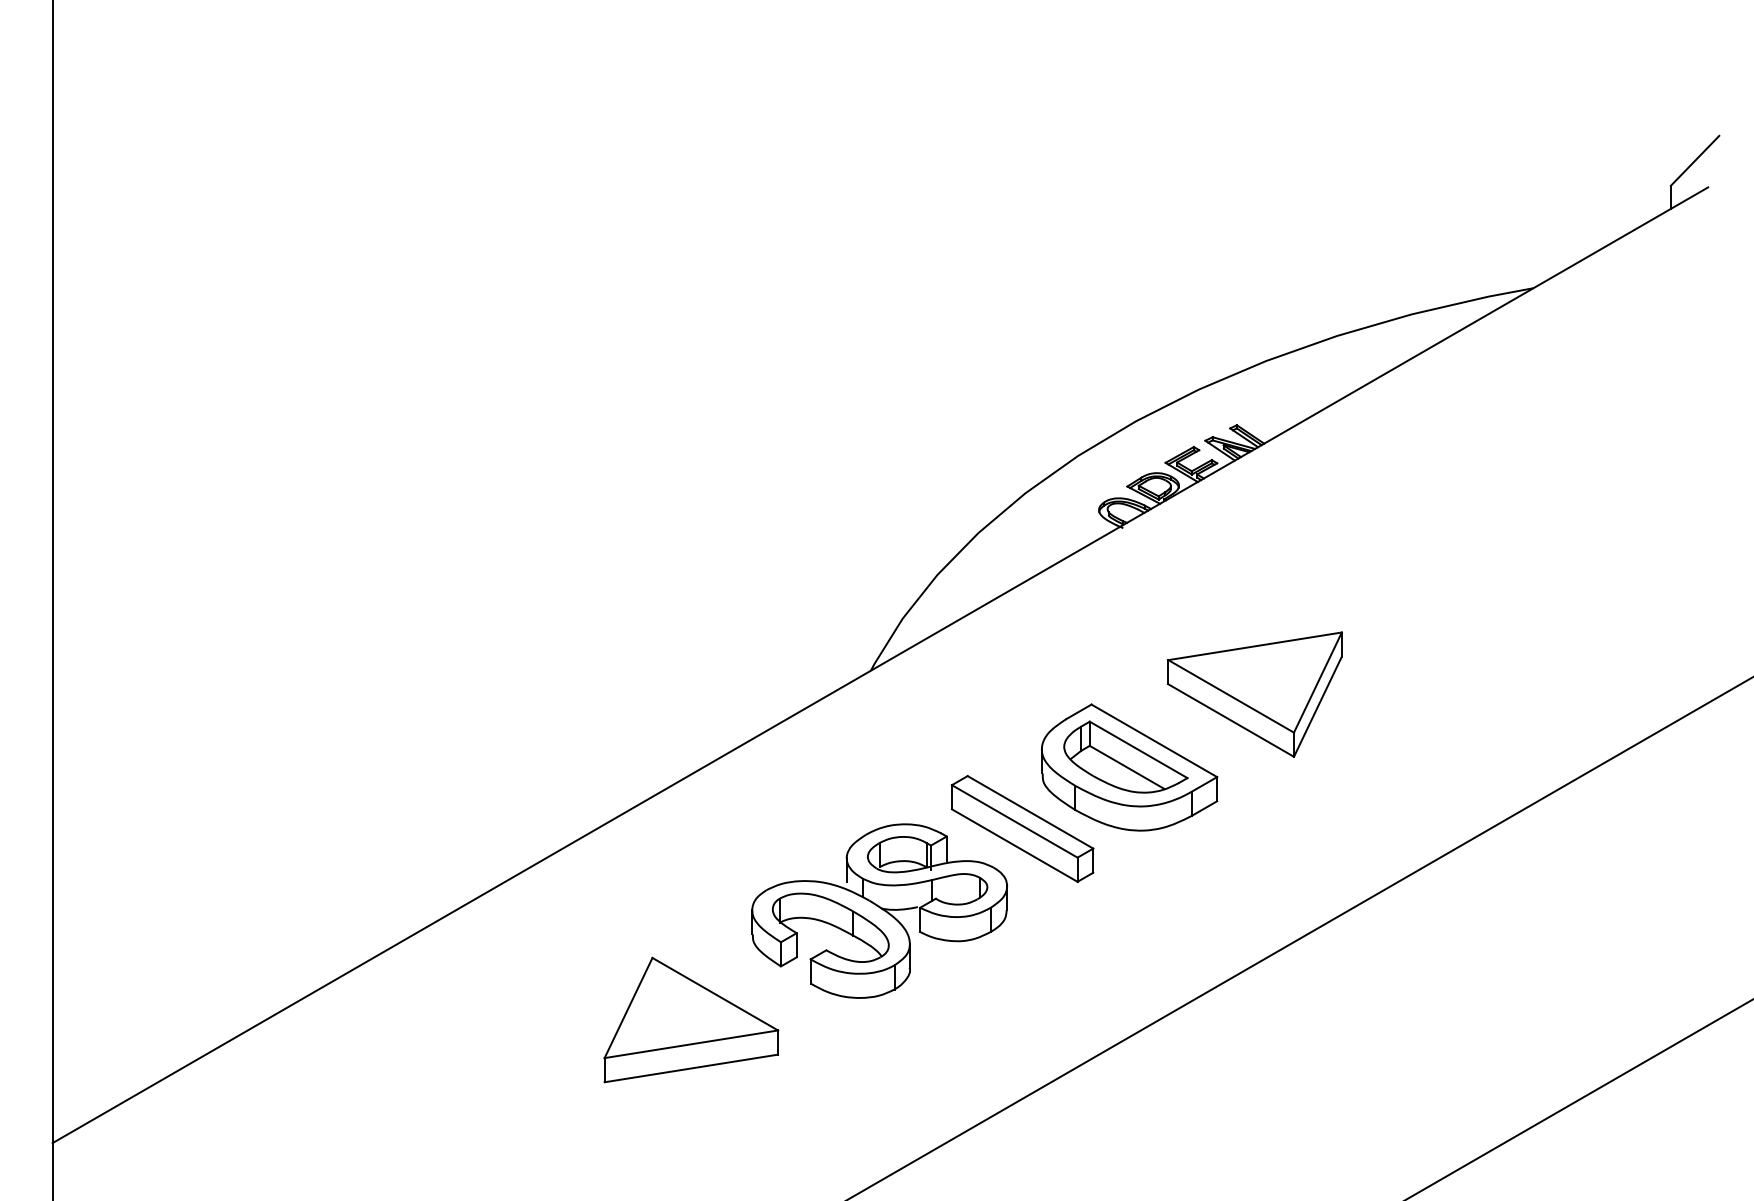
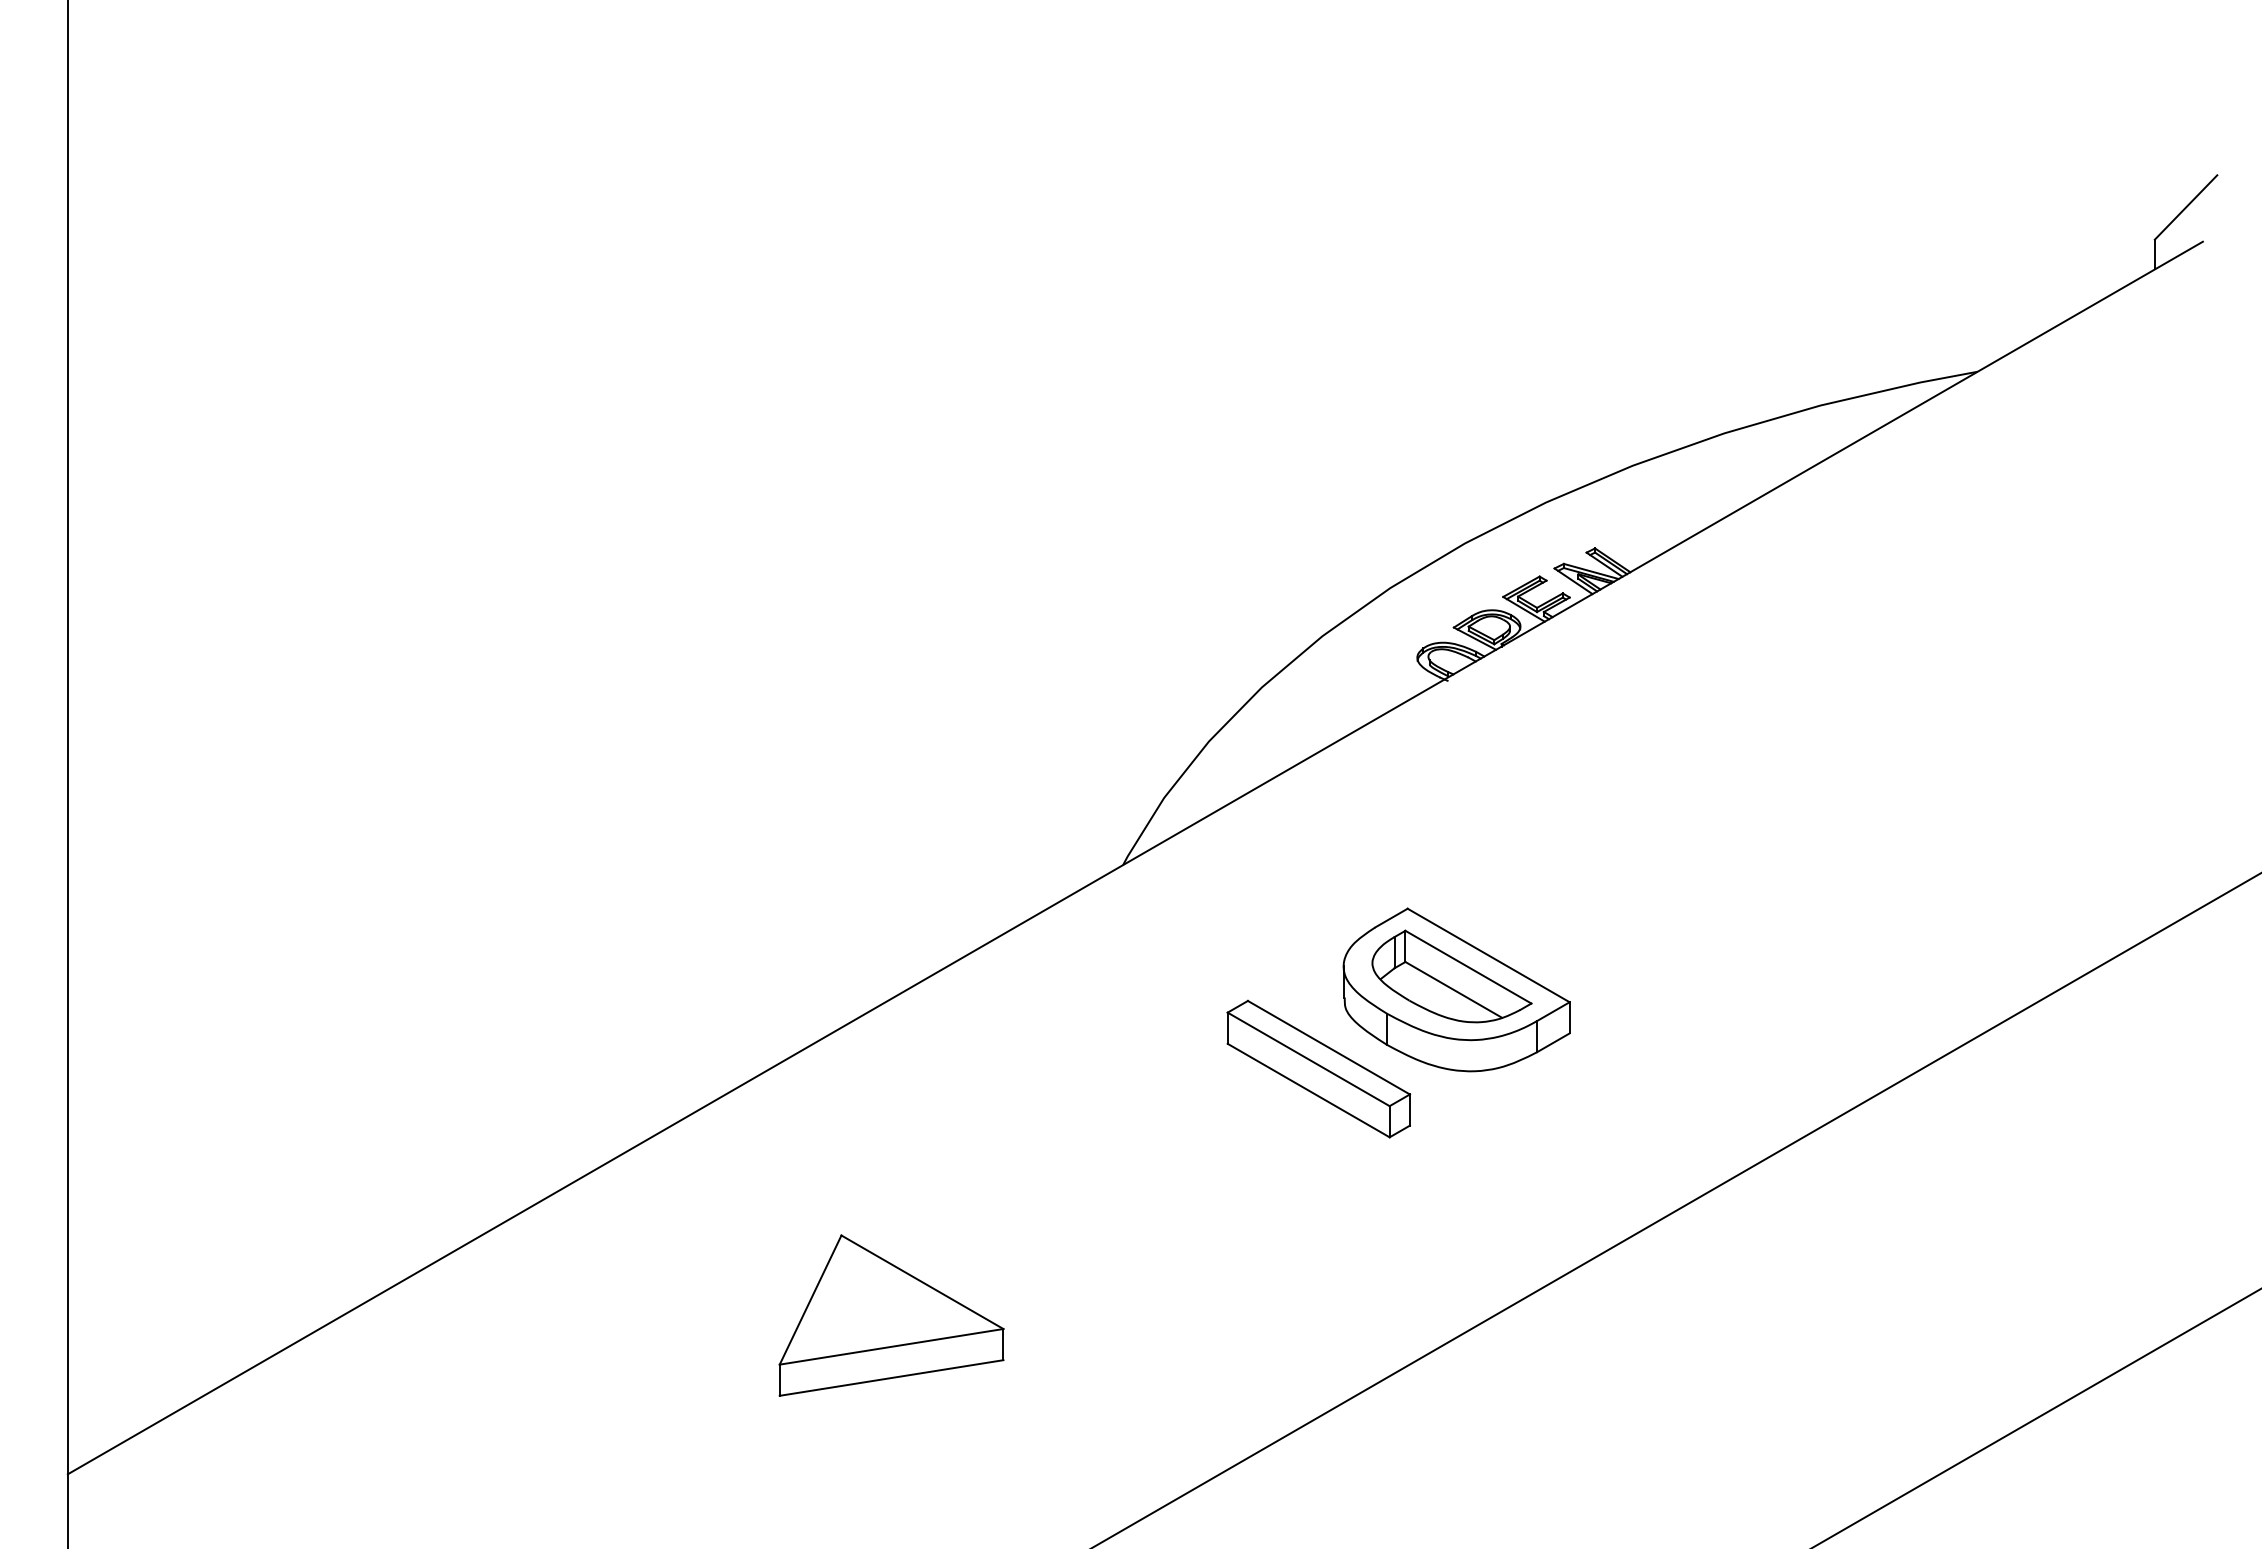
part: (1255, 694) -> (1618, 895), removed
part: (879, 910) -> (1134, 1174), removed

